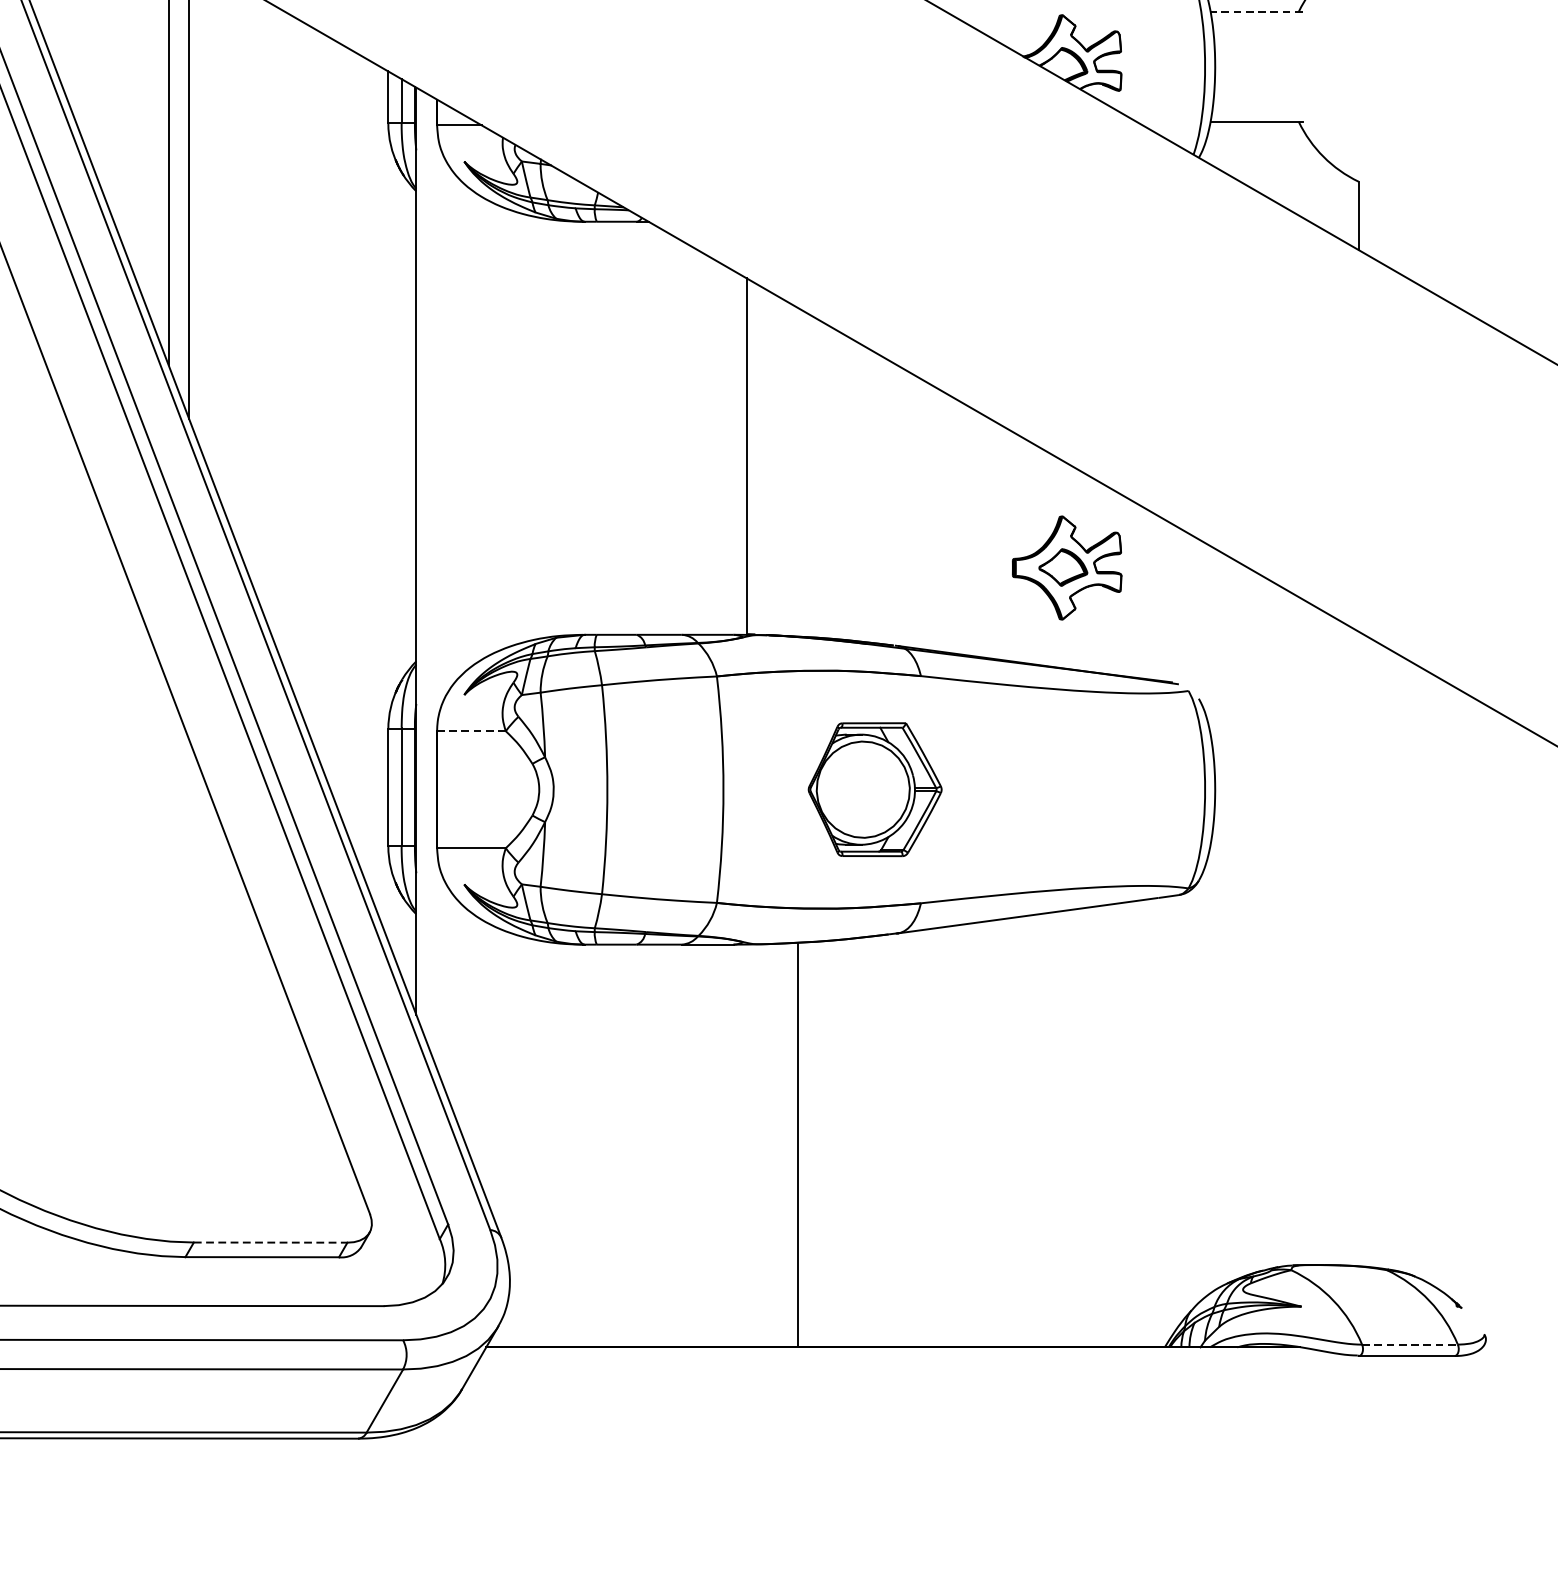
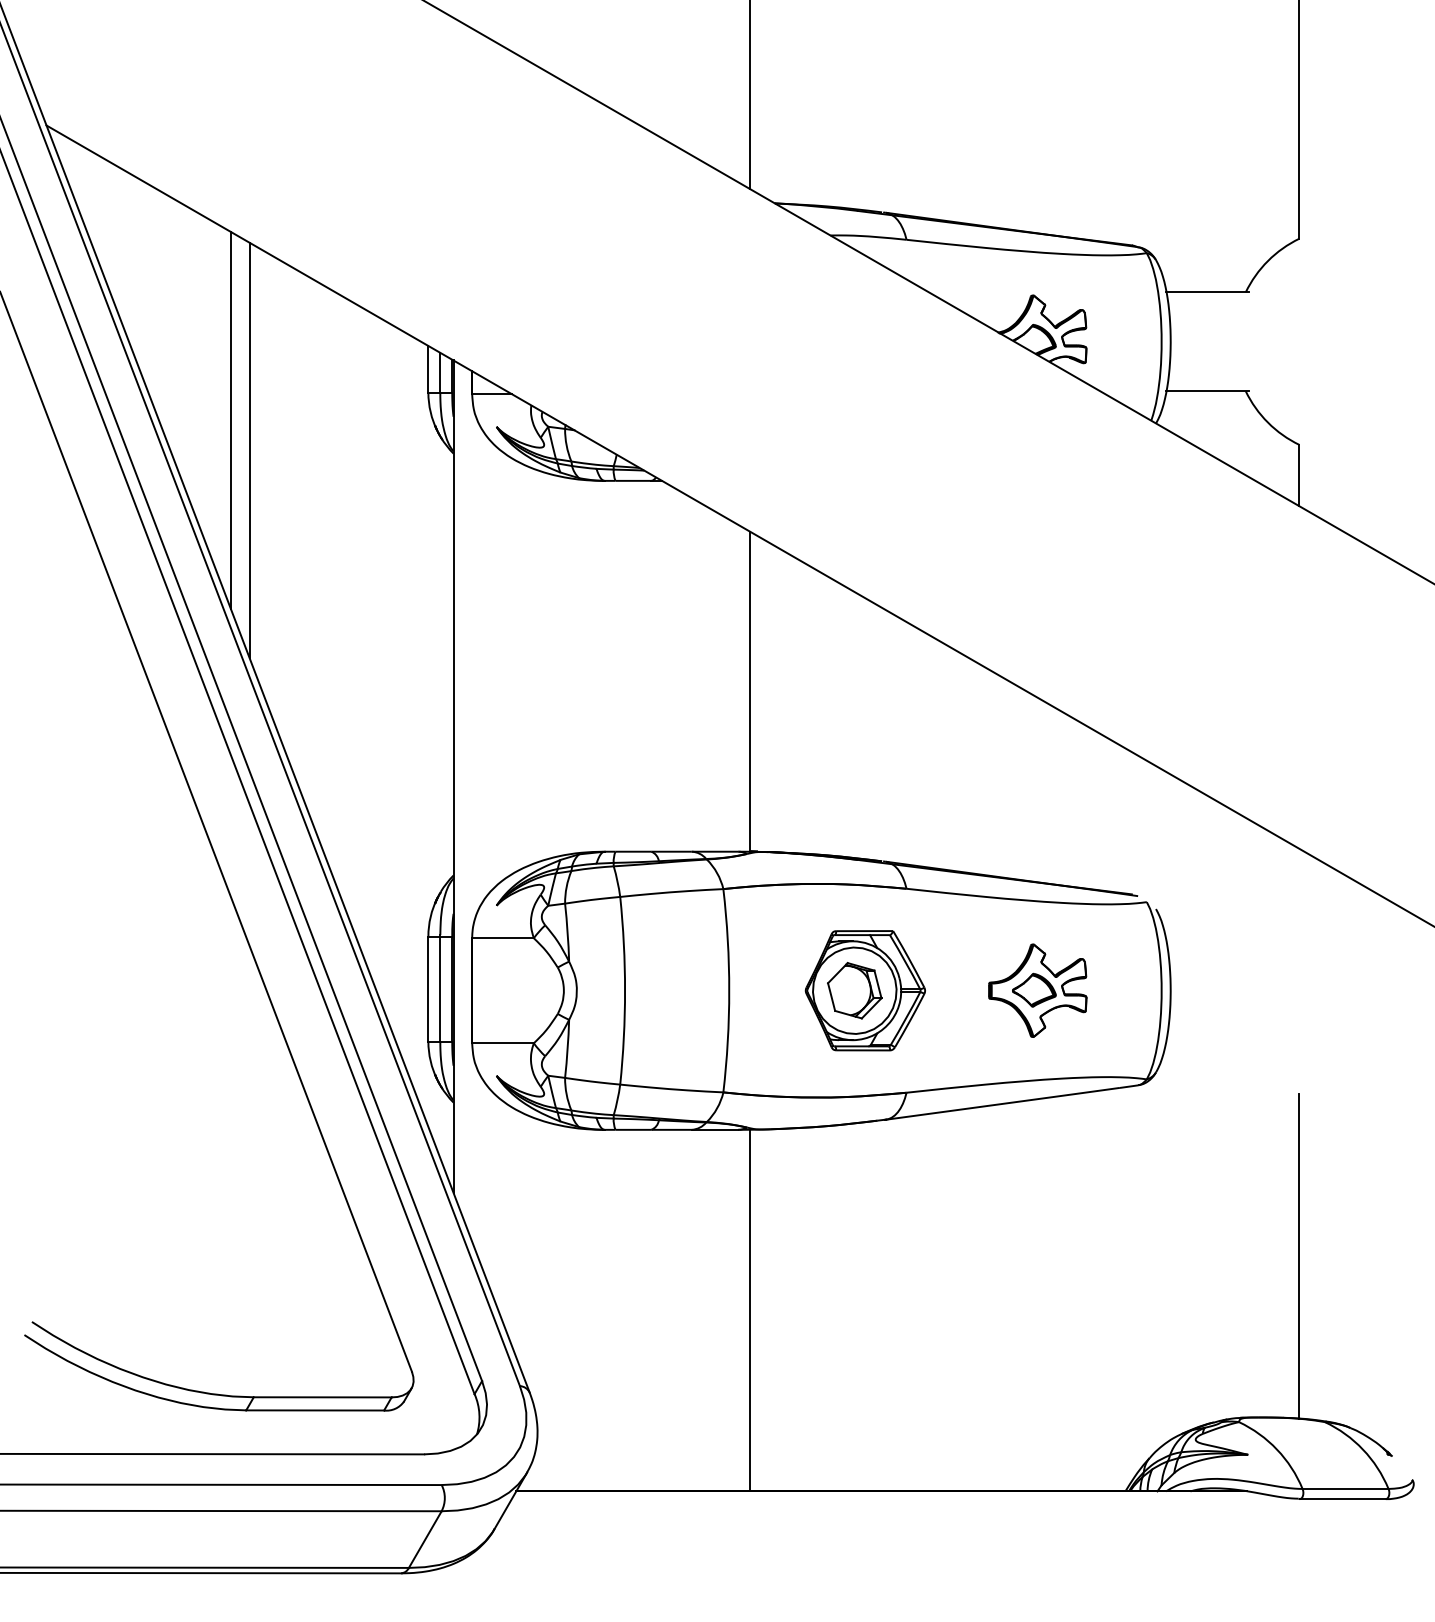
line: (1256, 11) -> (1207, 292), dashed -> solid
part: (1066, 567) -> (1037, 990), moved
line: (470, 731) -> (502, 938), dashed -> solid
part: (862, 789) -> (854, 990), added
line: (1358, 1084) -> (1299, 1255), added
line: (798, 1145) -> (750, 1310), moved
line: (270, 1242) -> (322, 1397), dashed -> solid
line: (1409, 1344) -> (1345, 1488), dashed -> solid

